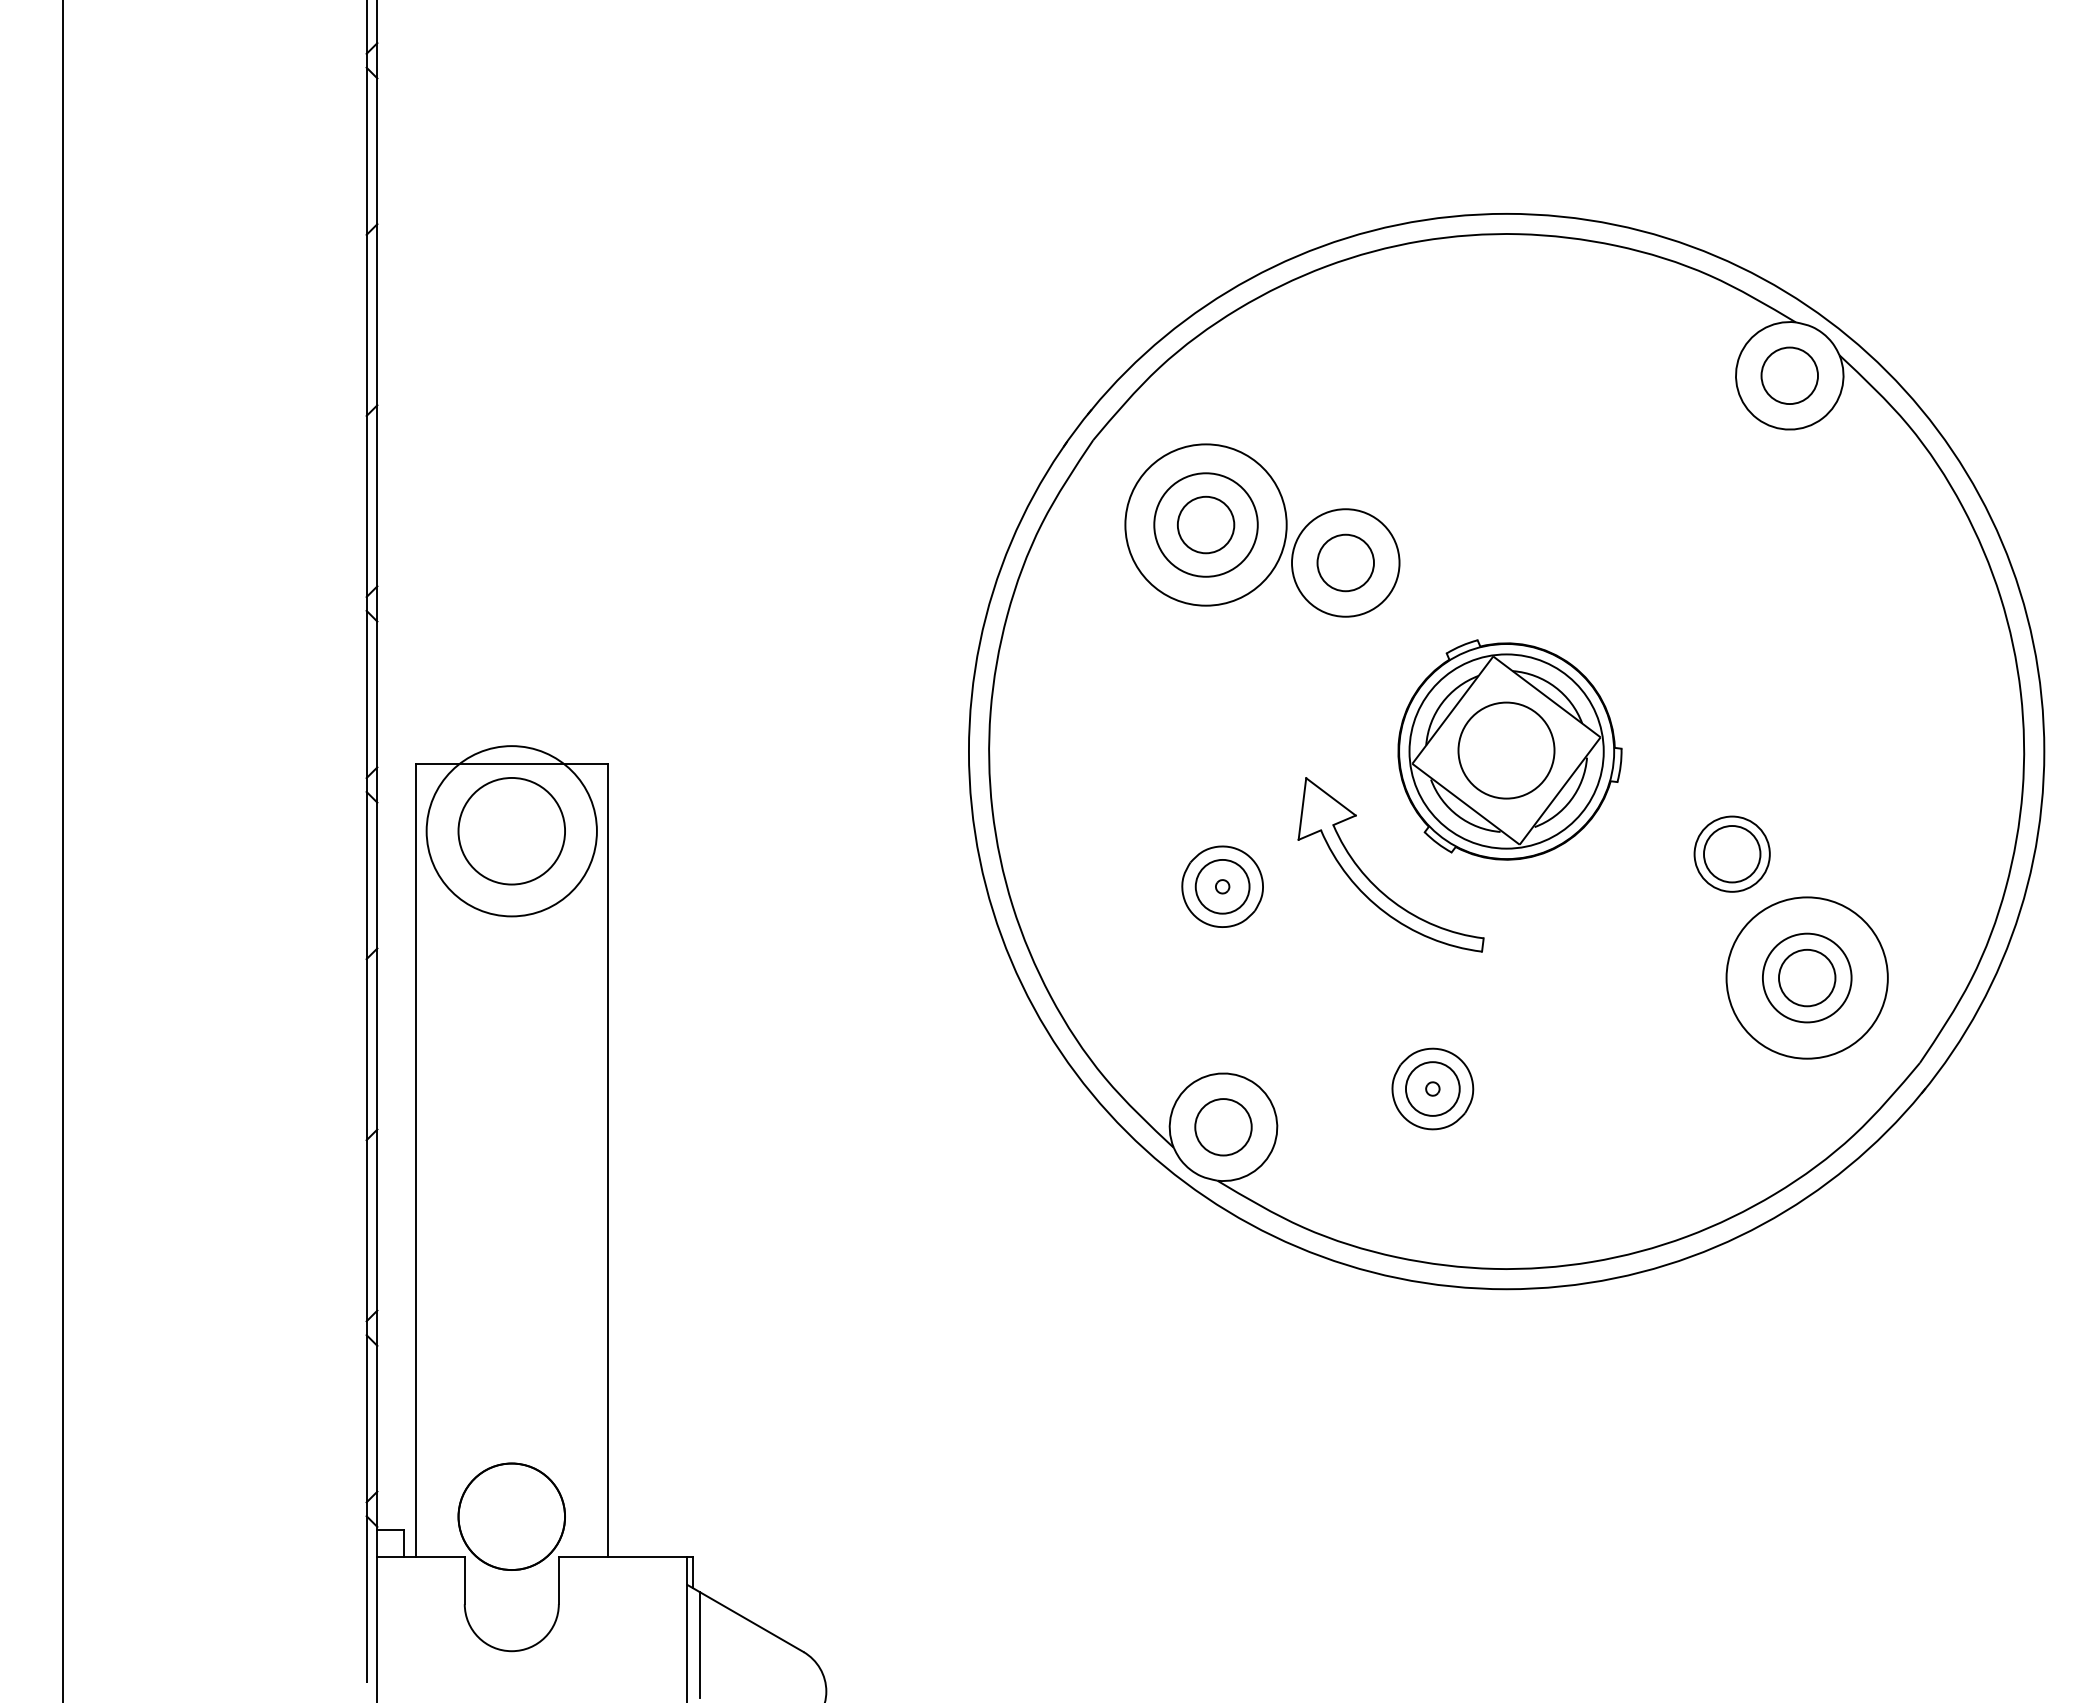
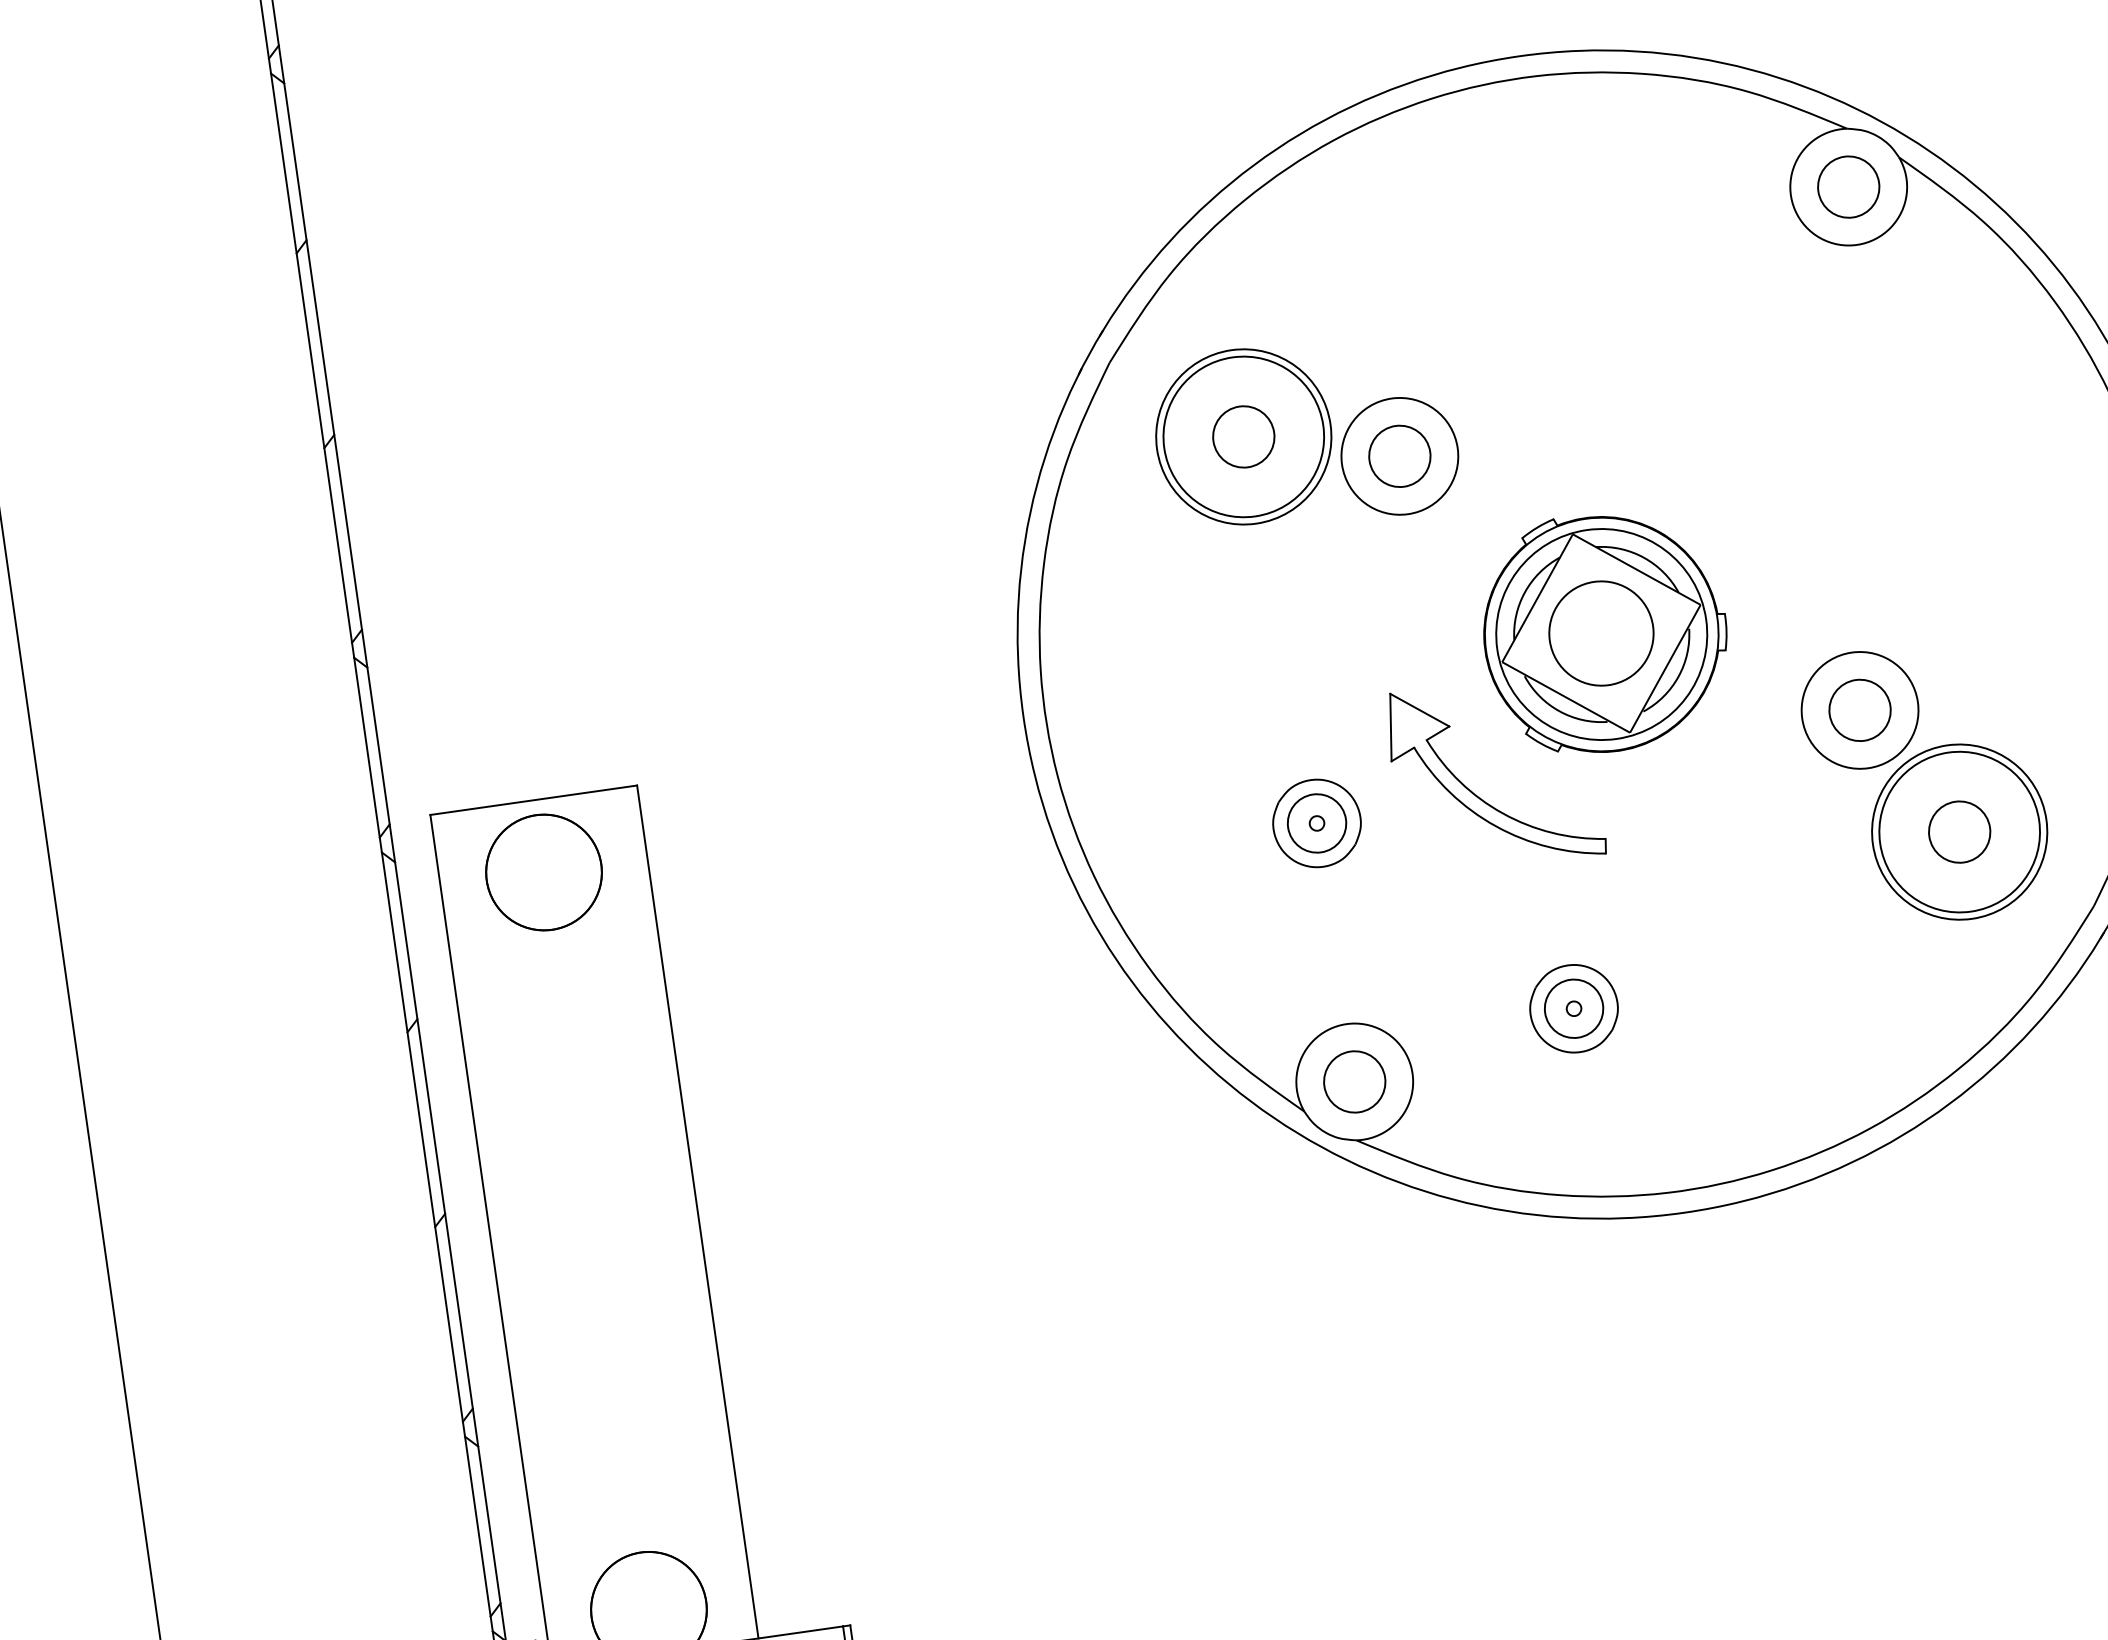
circle: (1205, 524) -> (1243, 436), size x1.43
circle: (511, 831) -> (543, 872), size x0.62
circle: (1731, 853) -> (1859, 709), size x1.43
circle: (1807, 977) -> (1959, 831), size x1.67

